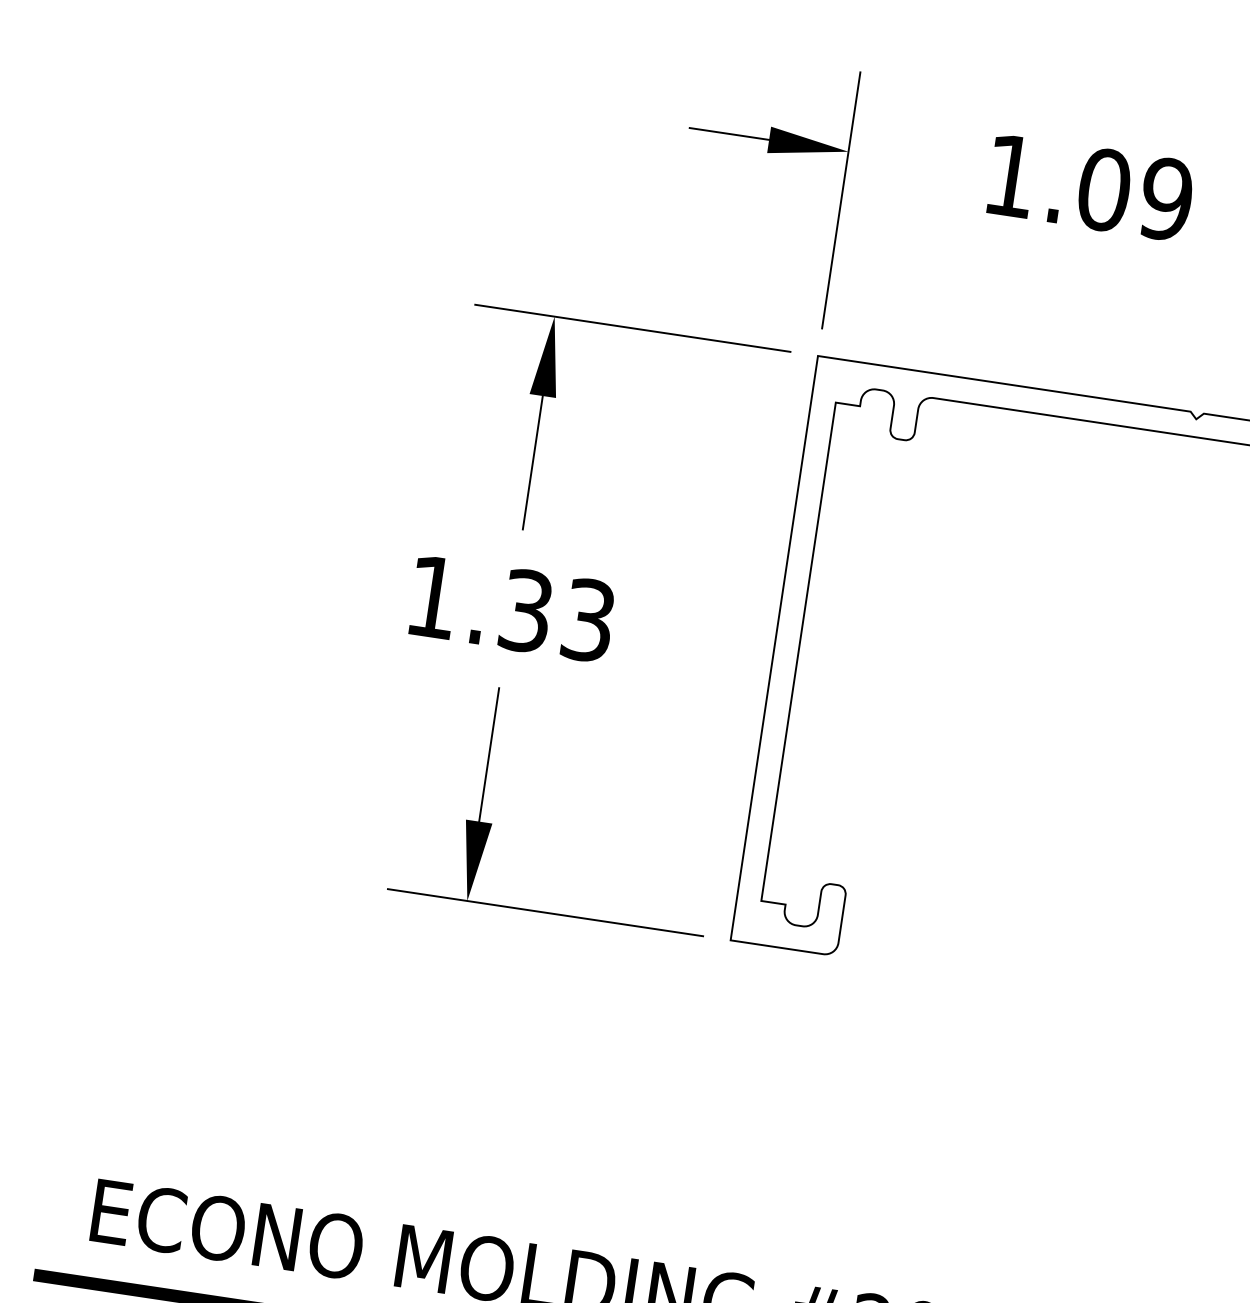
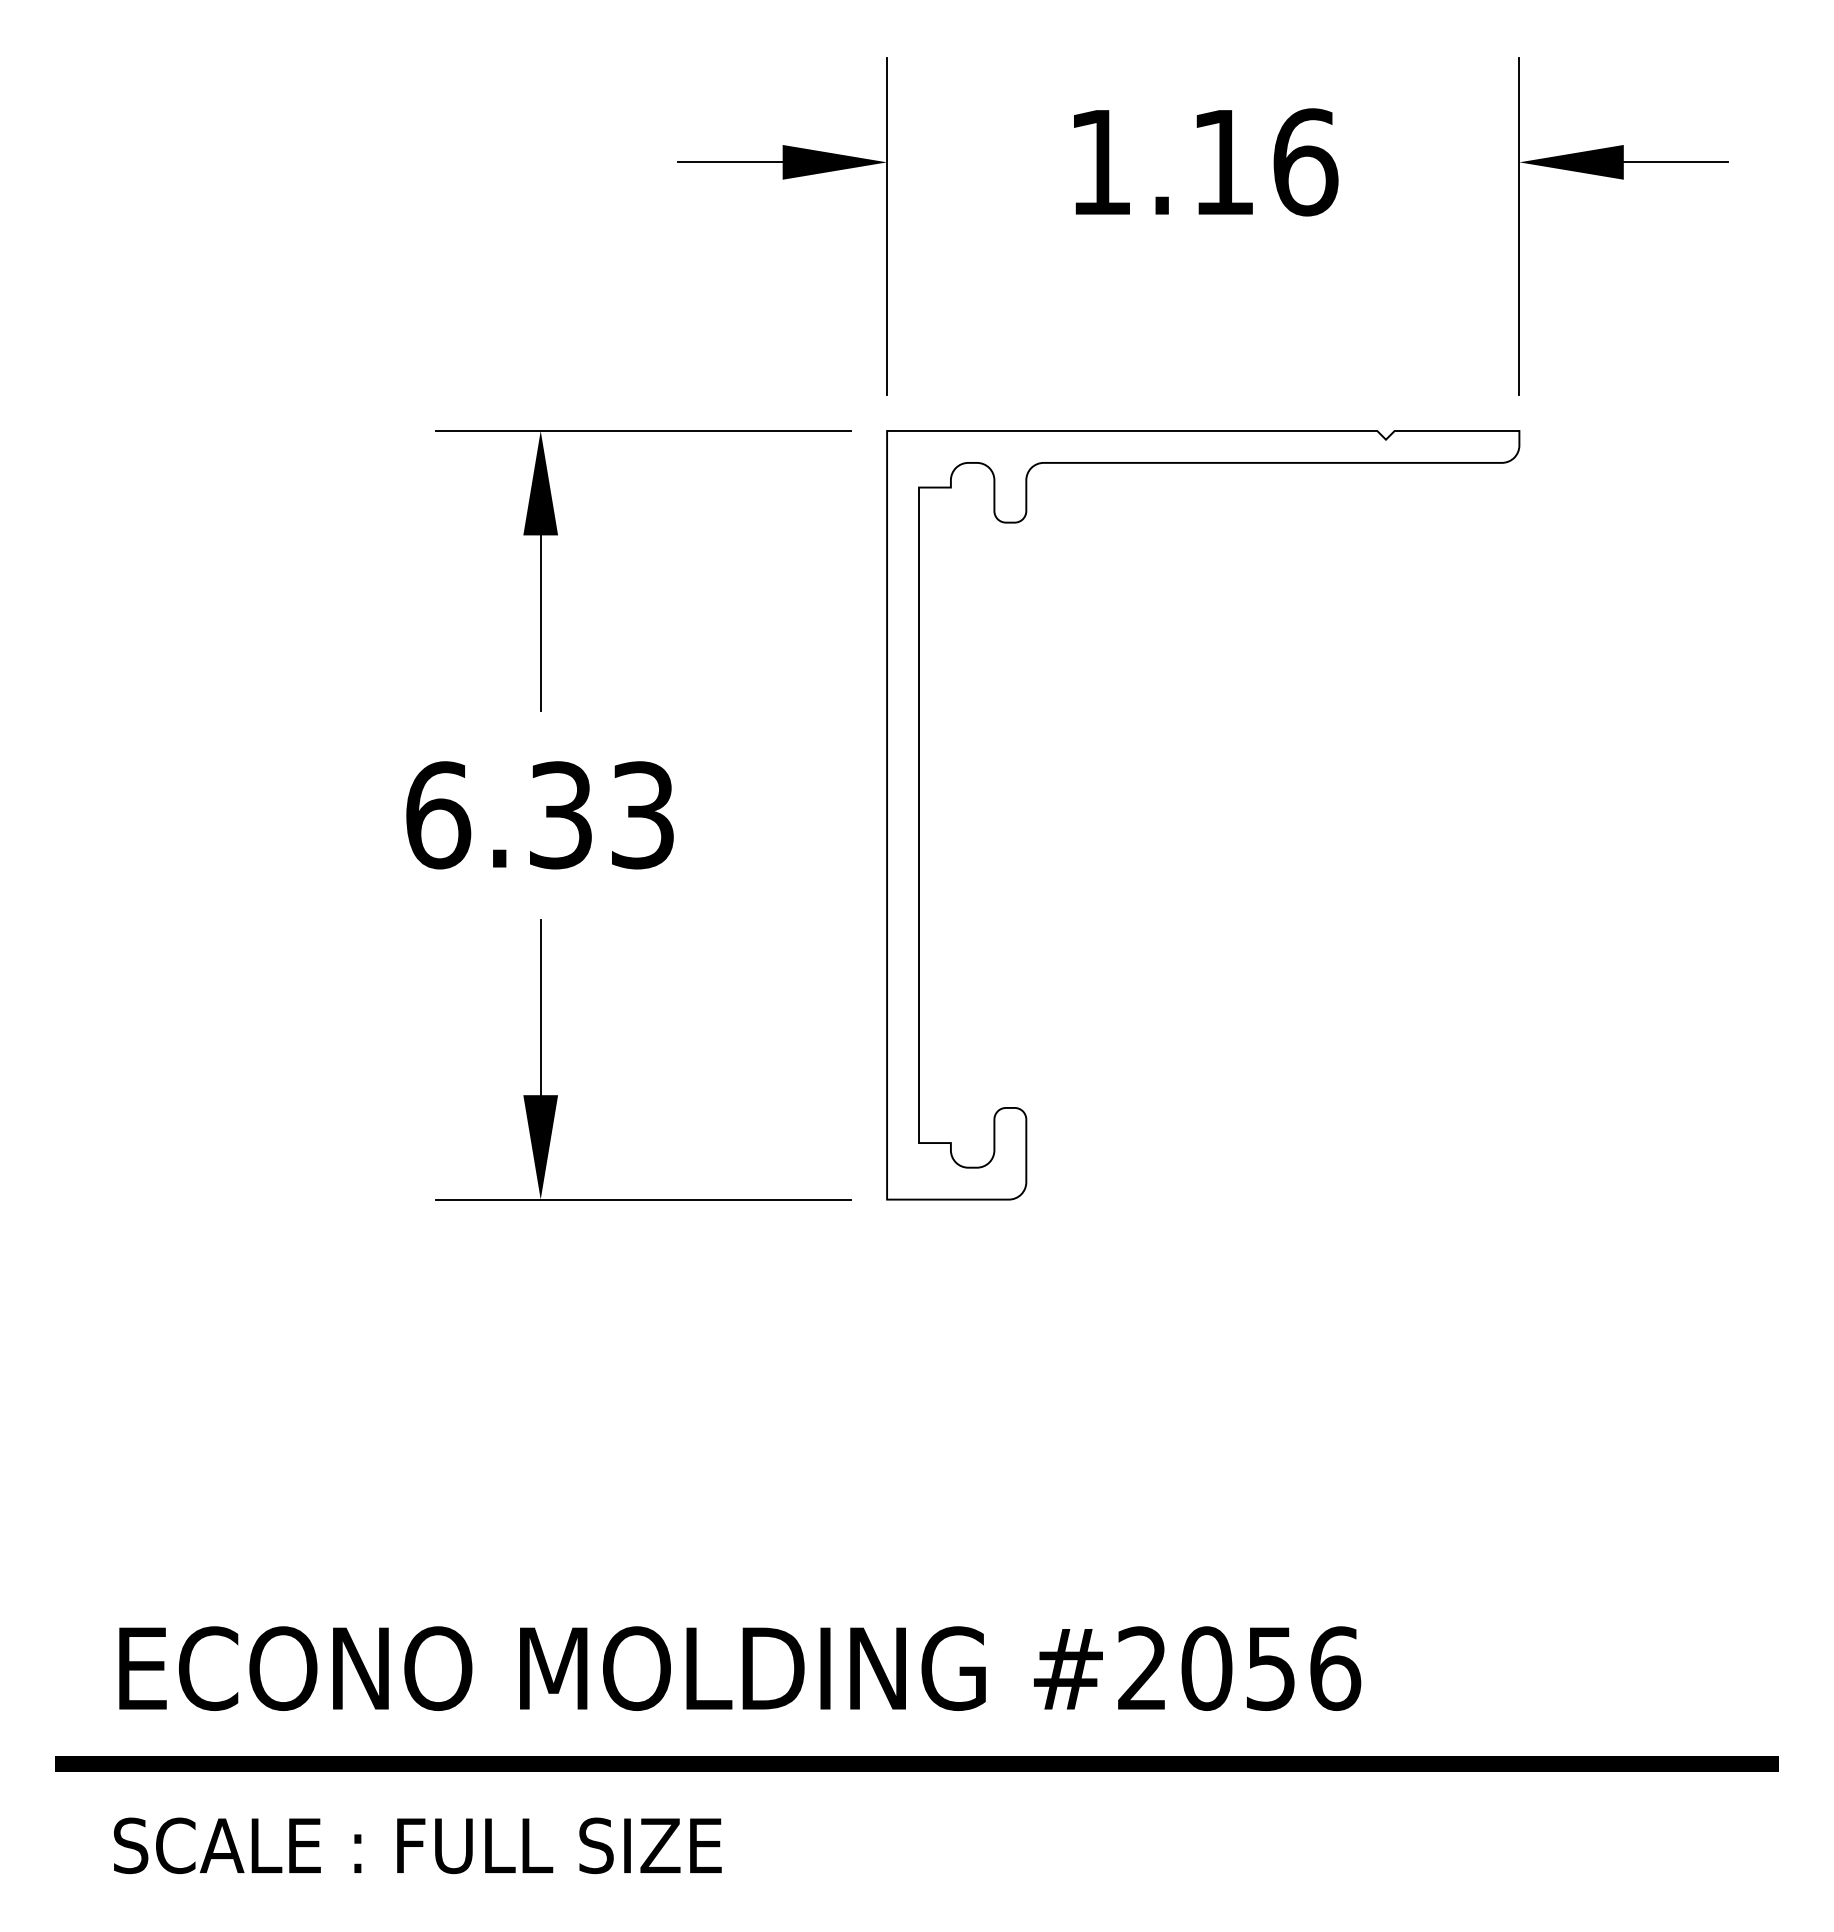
text: (1135, 194) -> (1264, 162), 1.09 -> 1.16
text: (433, 597) -> (438, 815), 1.33 -> 6.33

